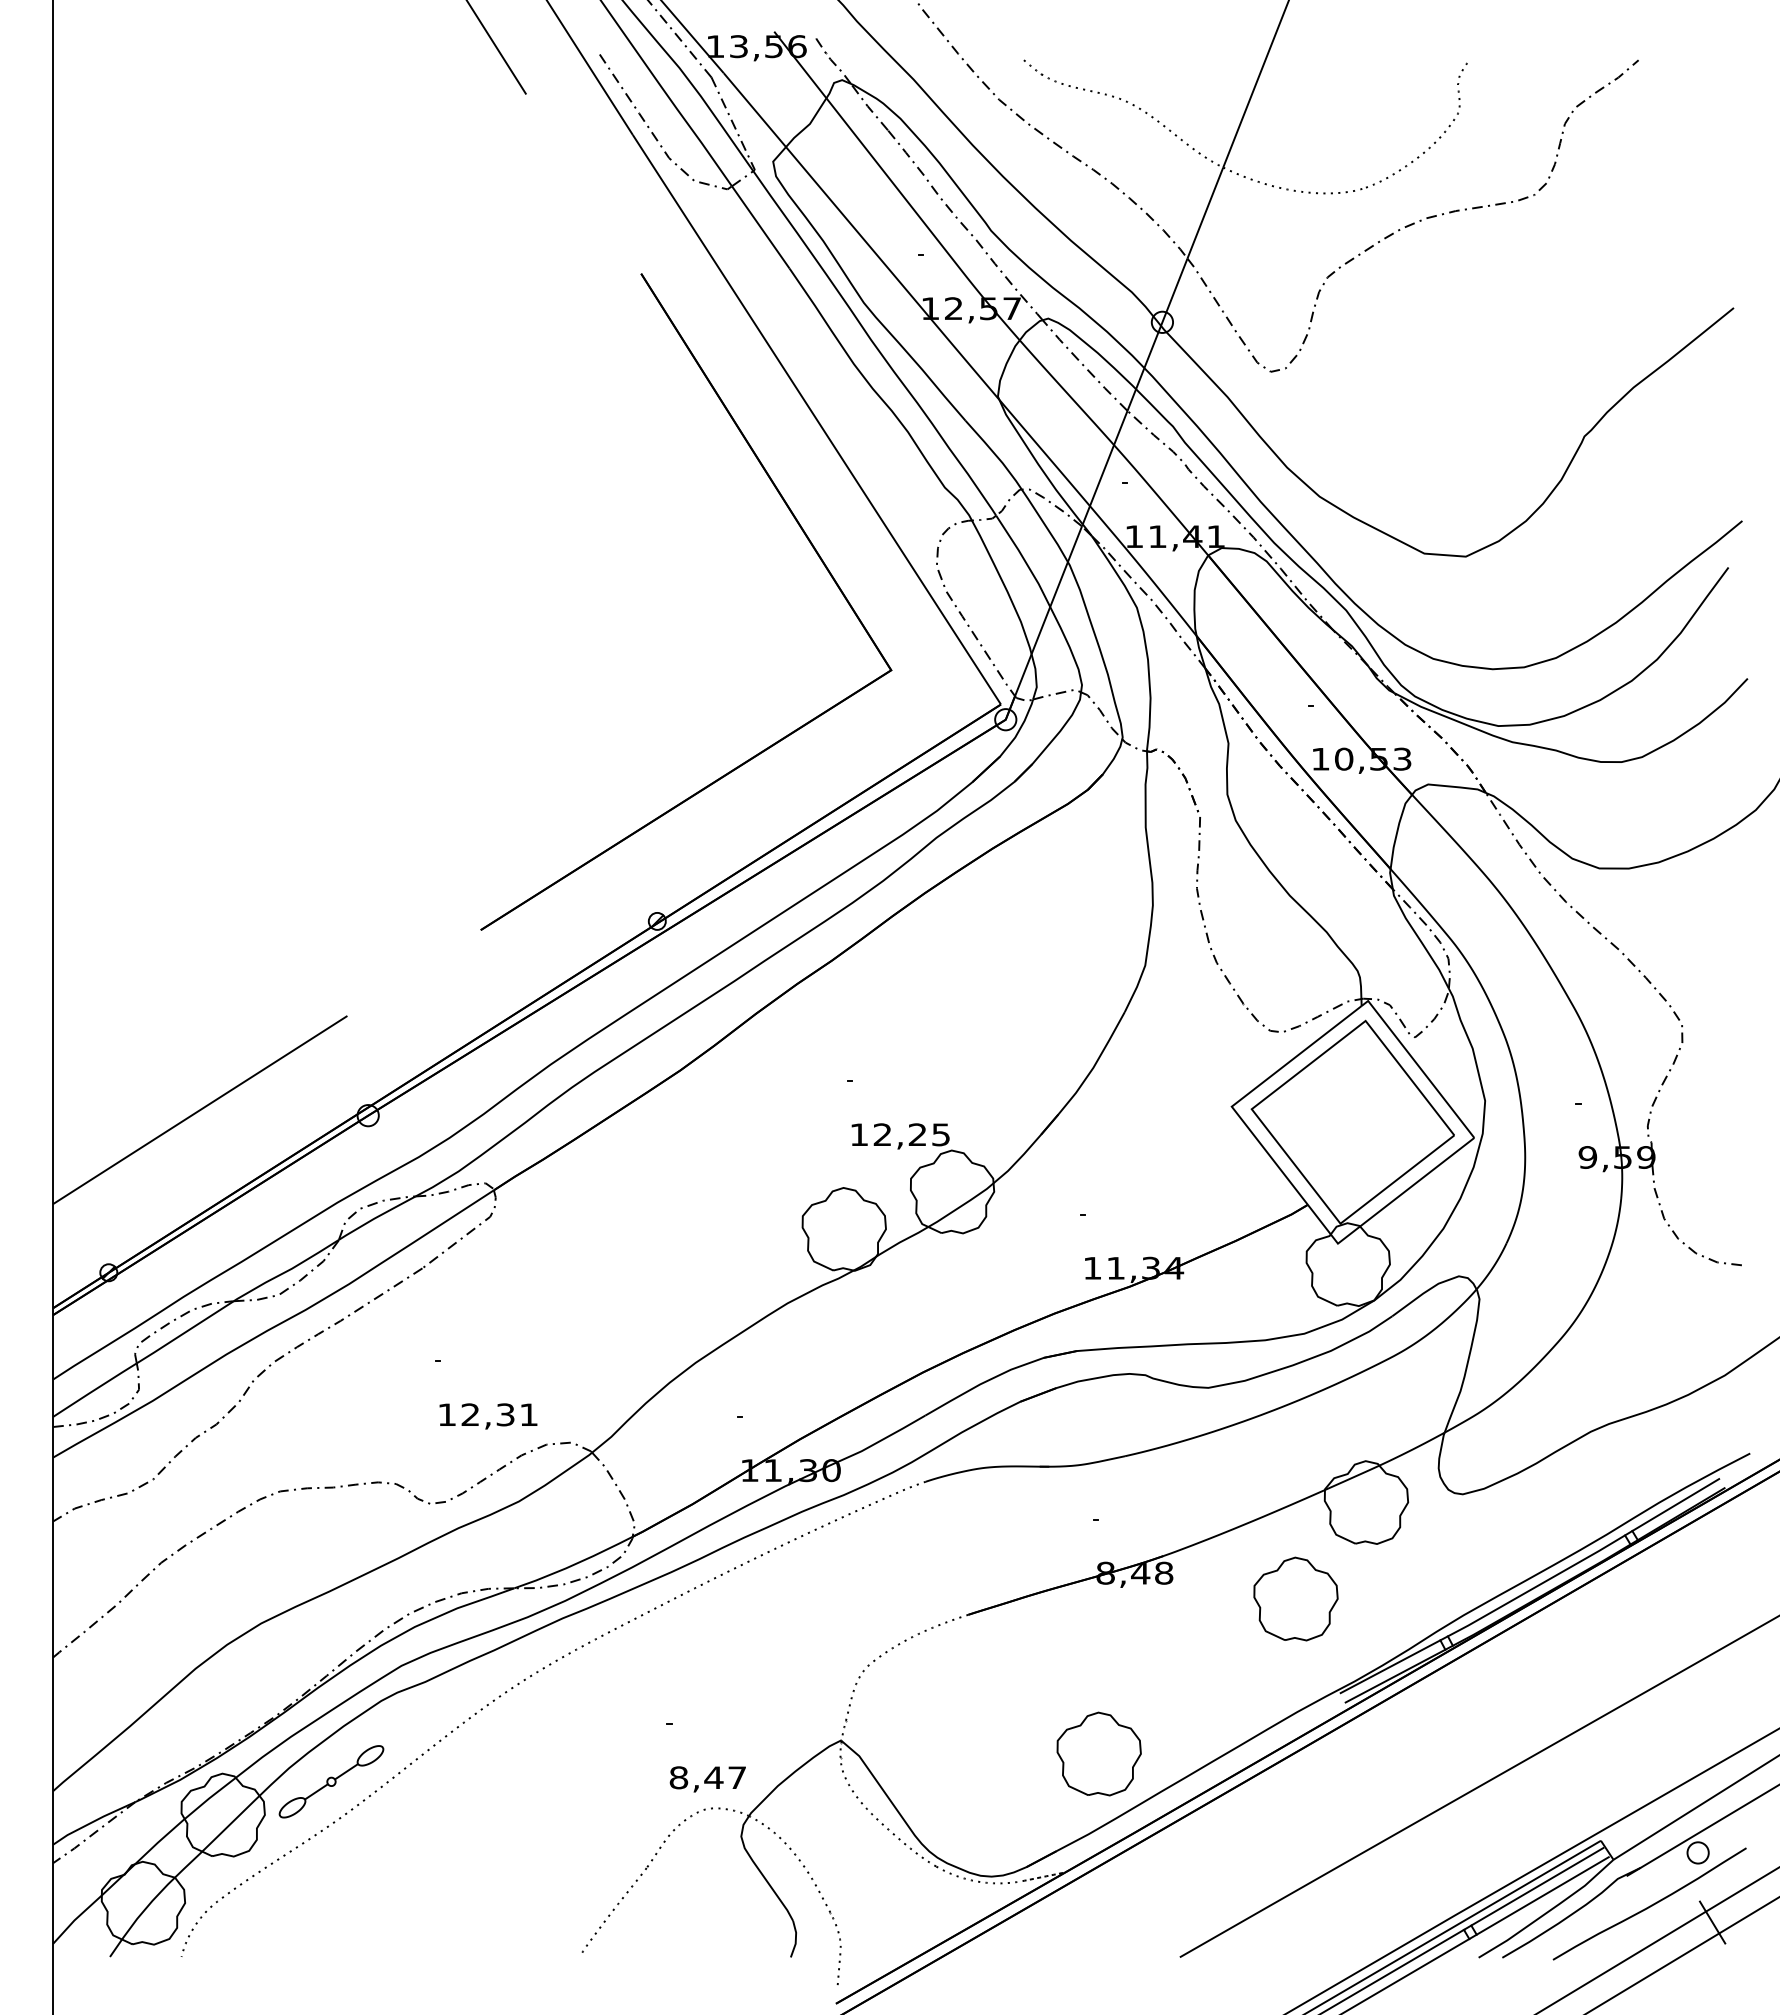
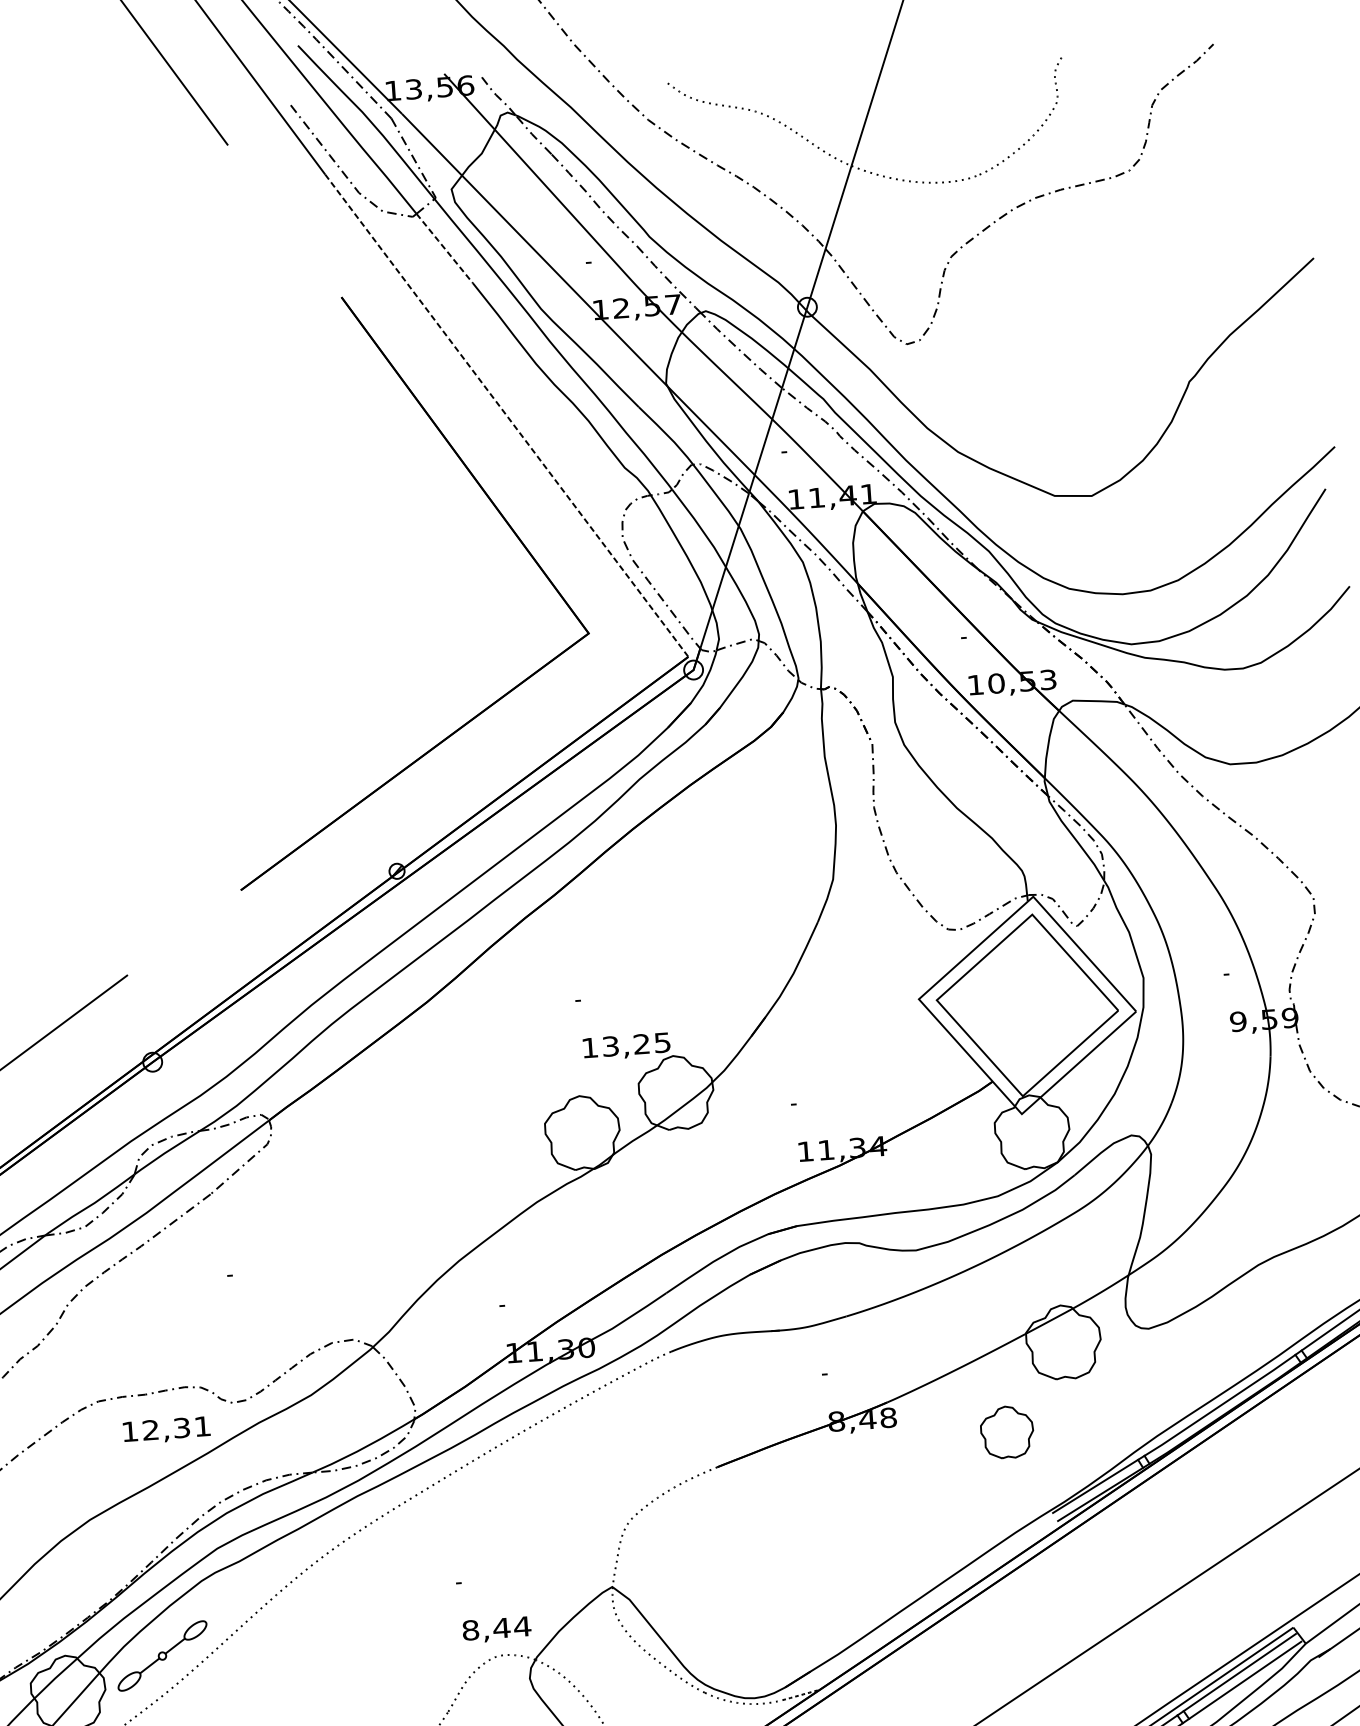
line: (761, 227) -> (445, 248), solid -> dashed
line: (817, 420) -> (507, 416), solid -> dashed
text: (882, 1134) -> (610, 1046), 12,25 -> 13,25
text: (488, 1416) -> (166, 1430), moved
part: (1295, 1598) -> (1006, 1431), size x0.7
part: (1098, 1753) -> (841, 1582), removed
text: (736, 1777) -> (521, 1626), 8,47 -> 8,44

